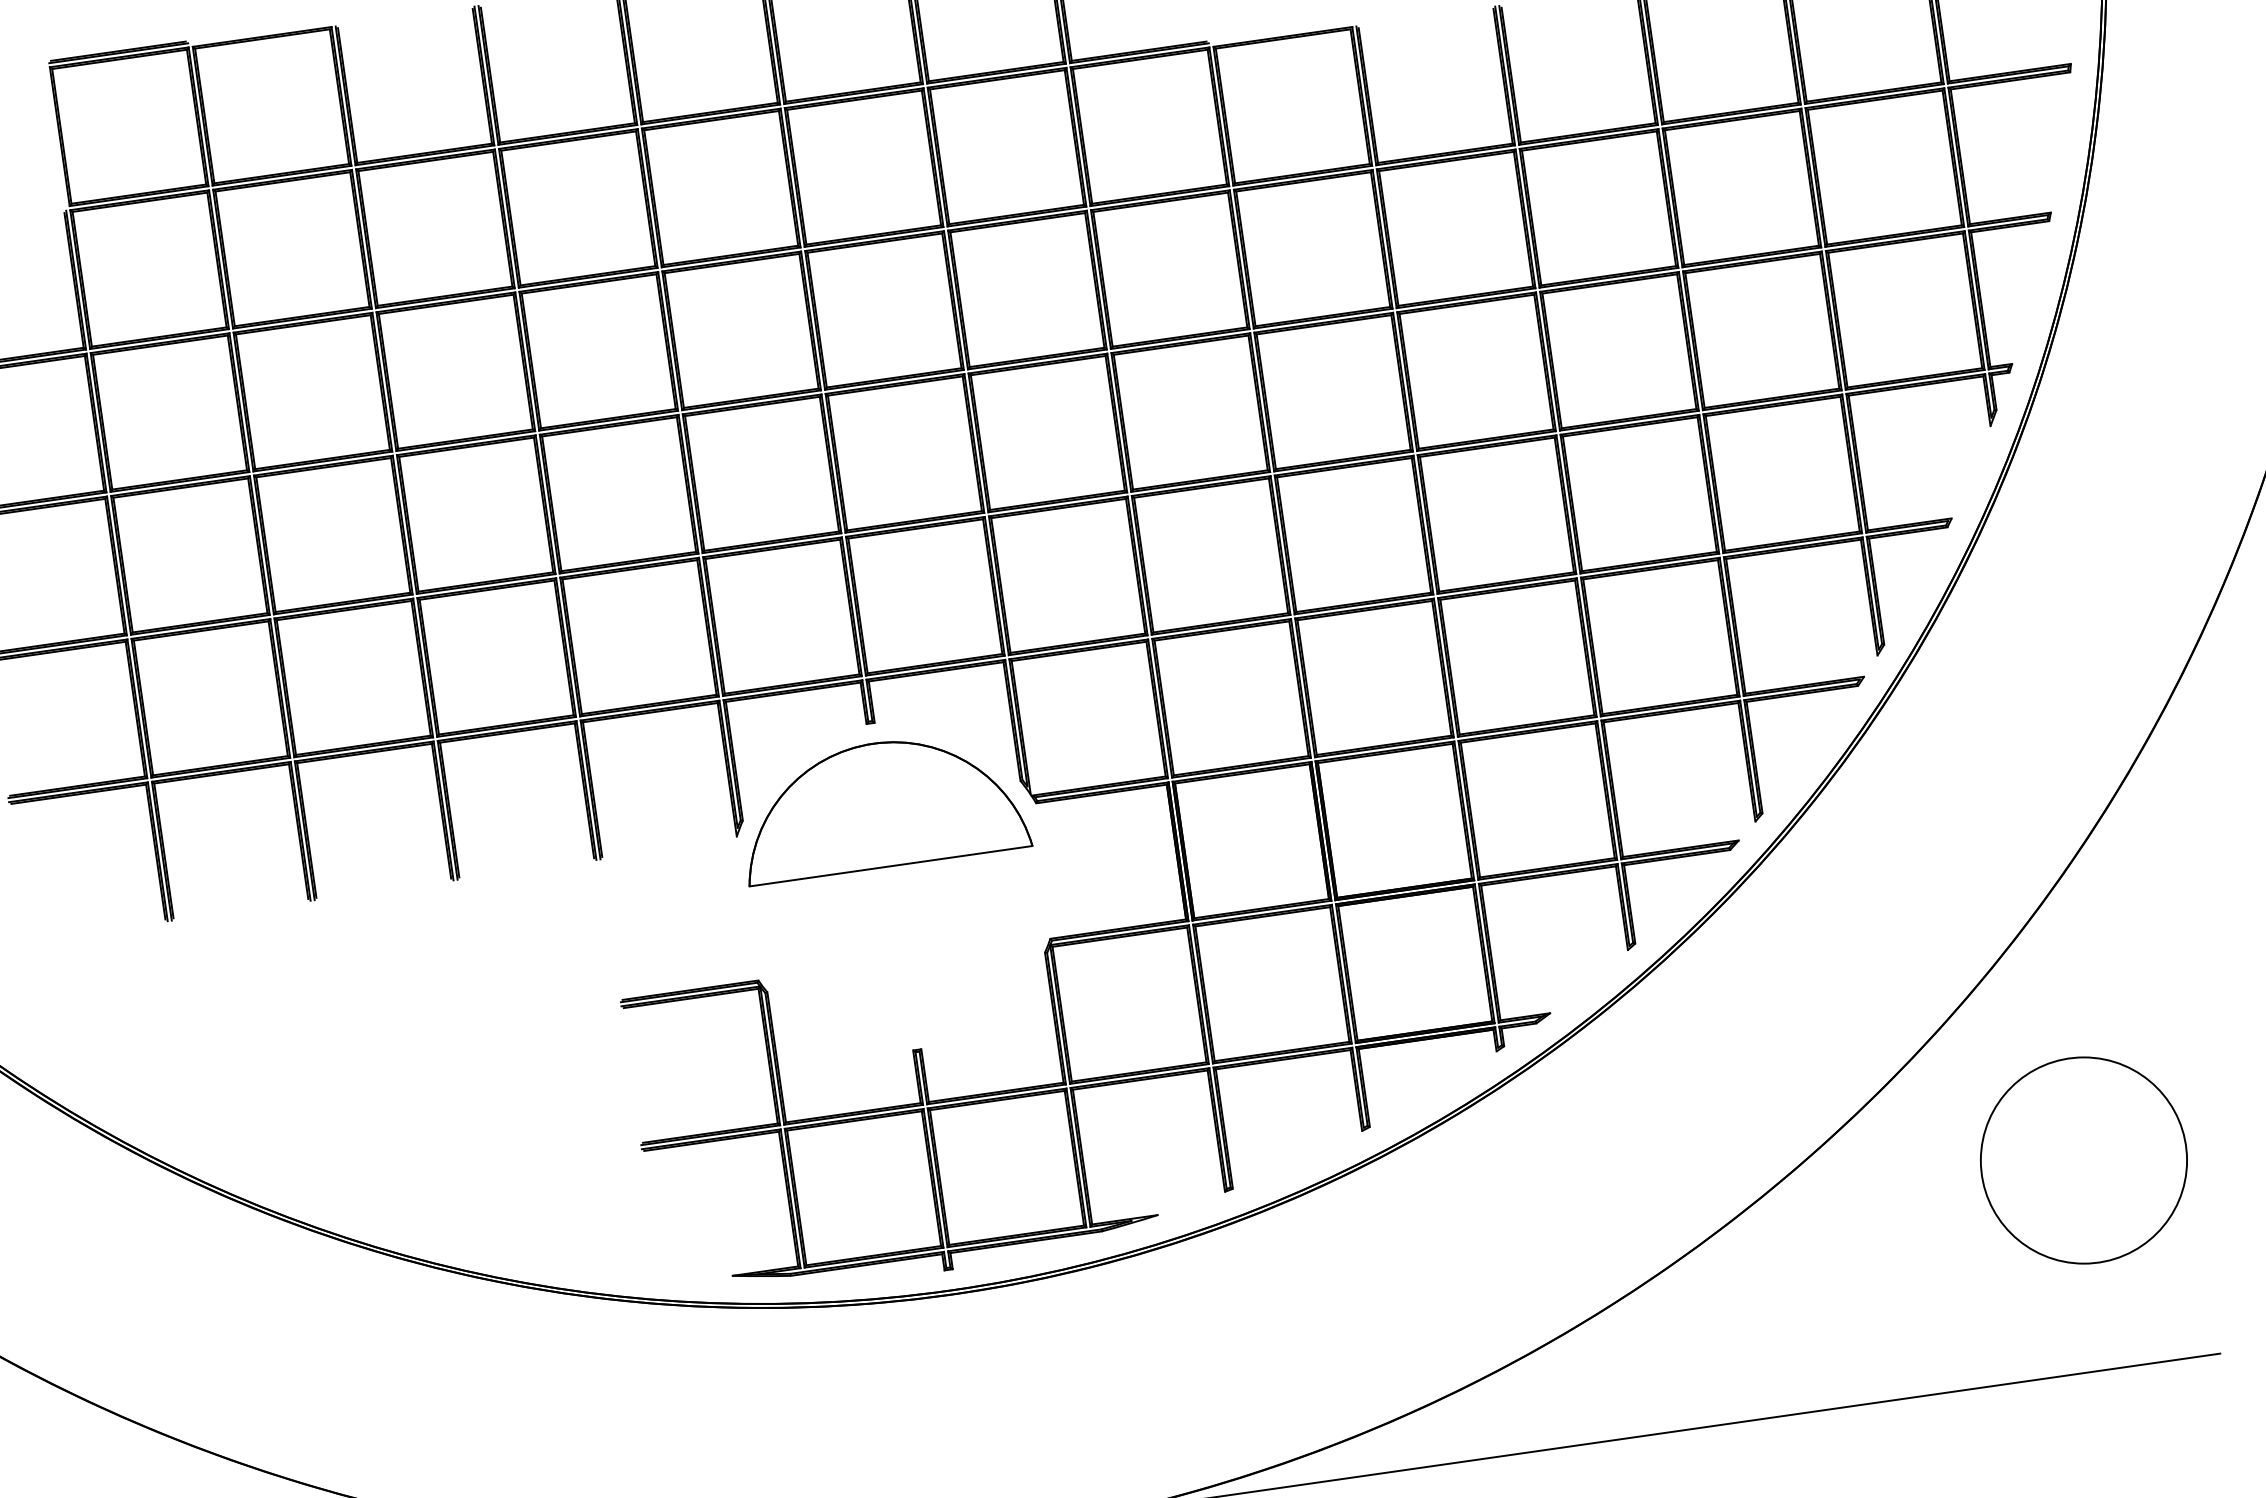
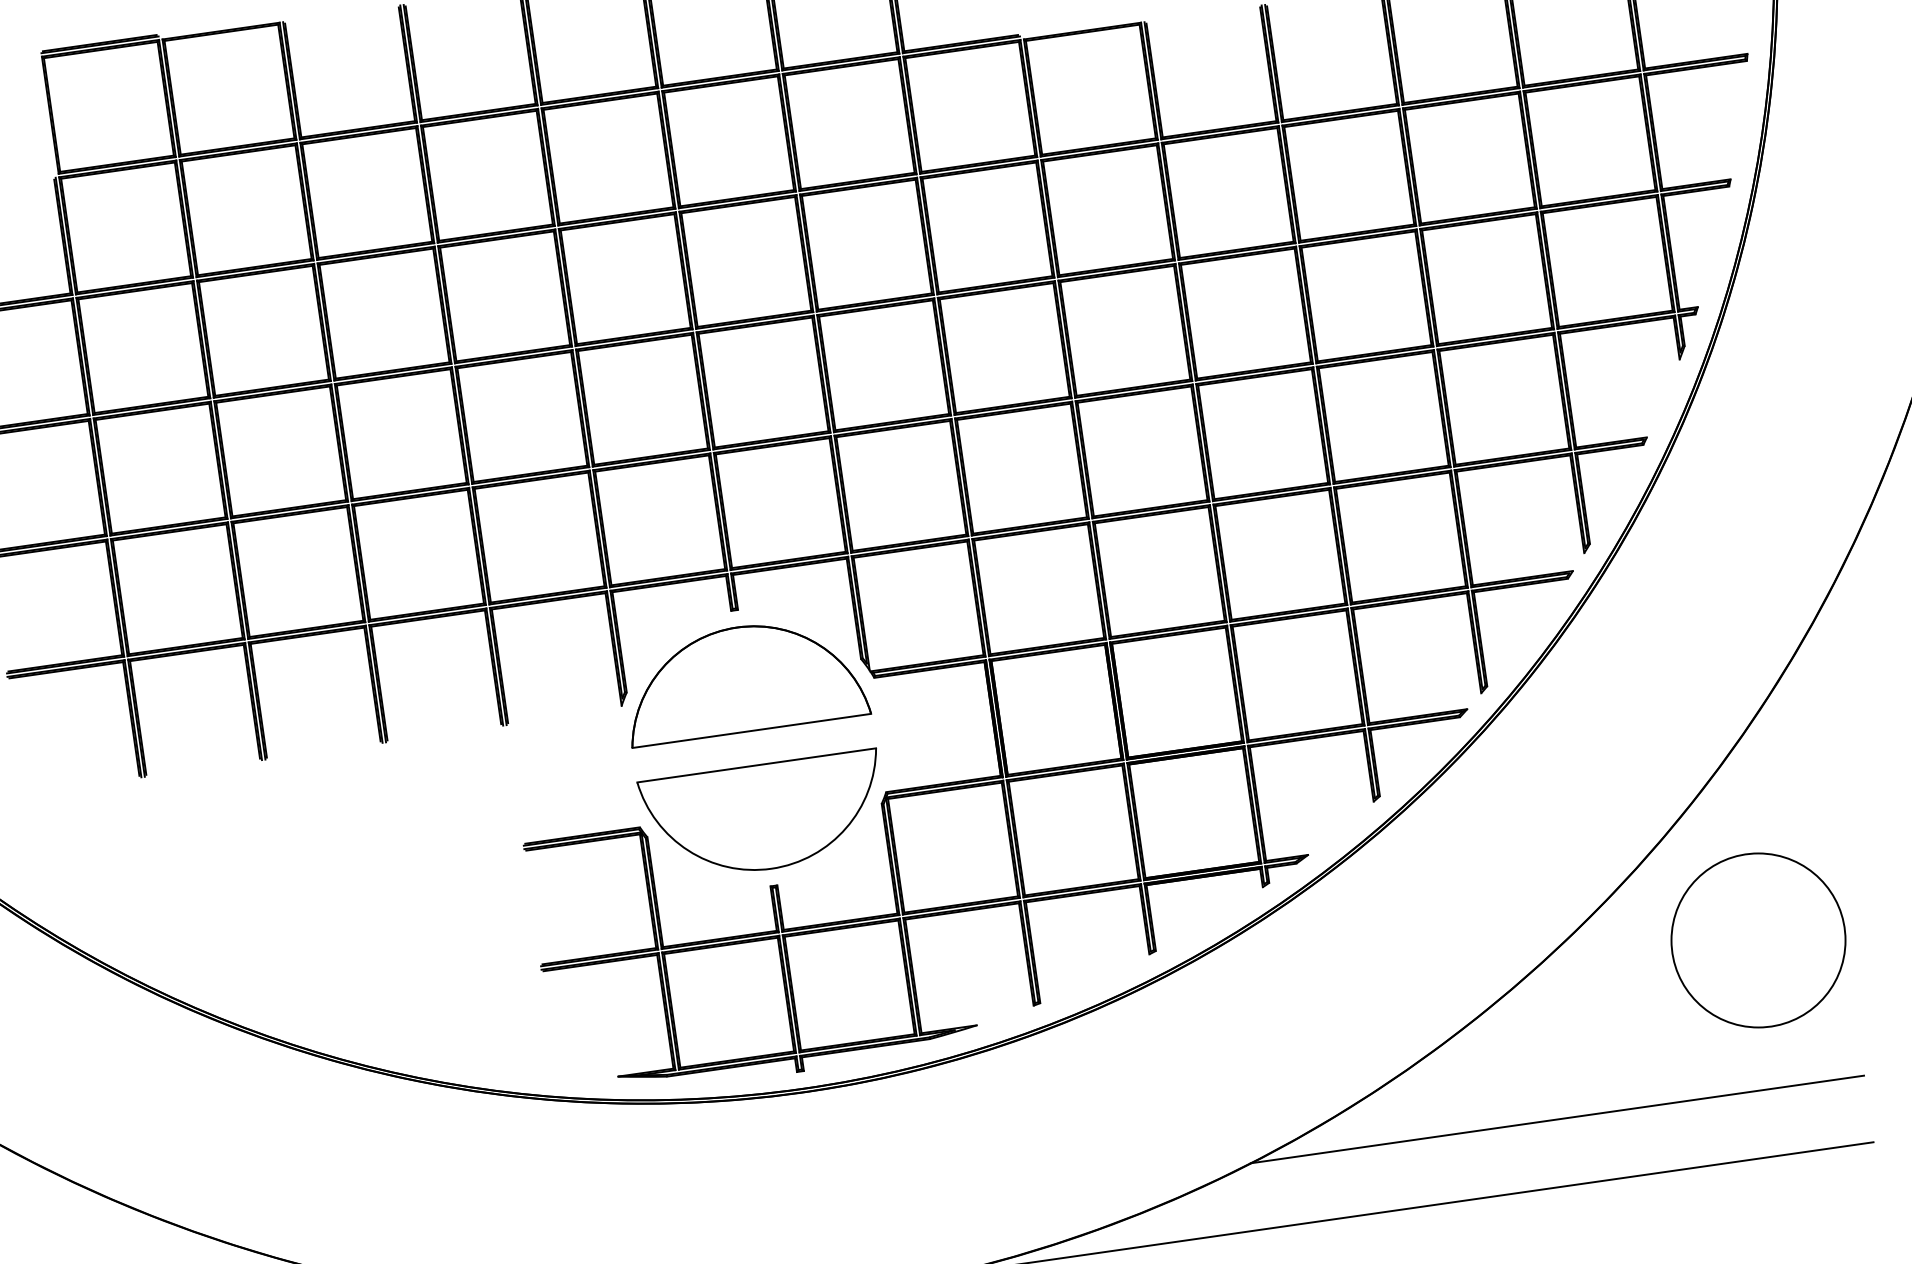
part: (896, 958) -> (756, 808), added
circle: (2083, 1160) -> (1758, 940), moved
line: (1845, 1326) -> (1557, 1119), added

